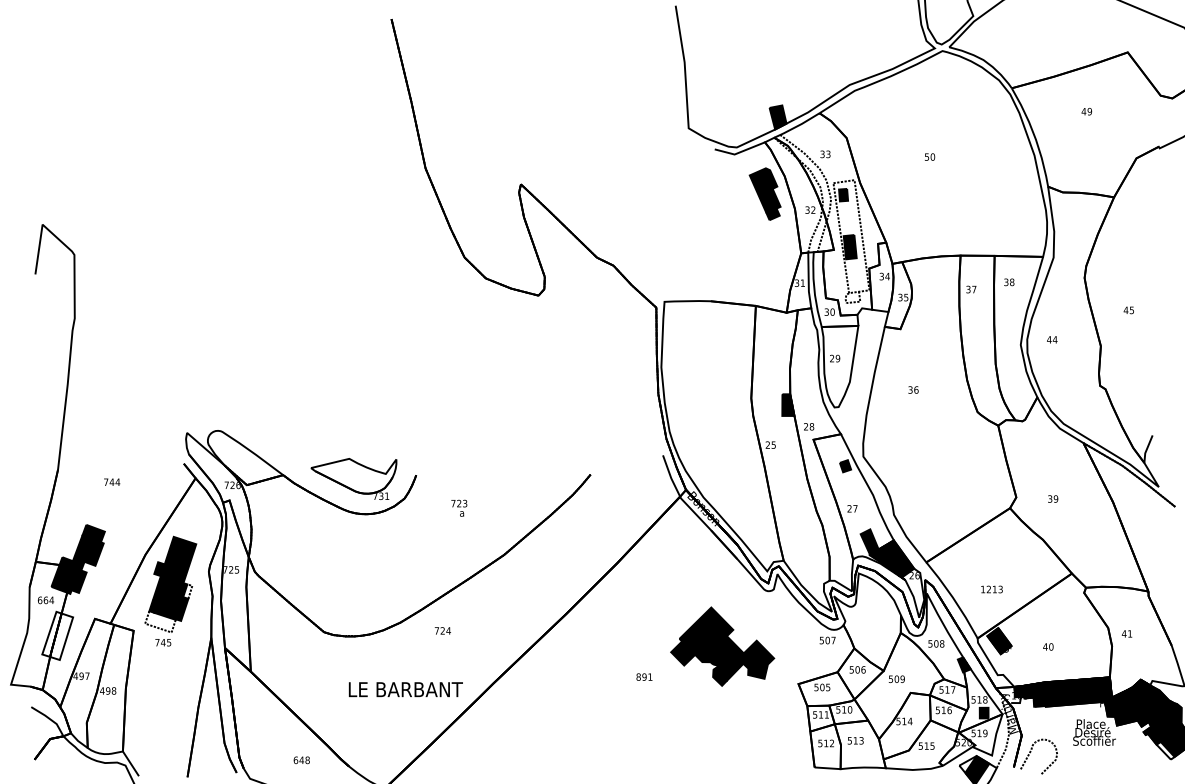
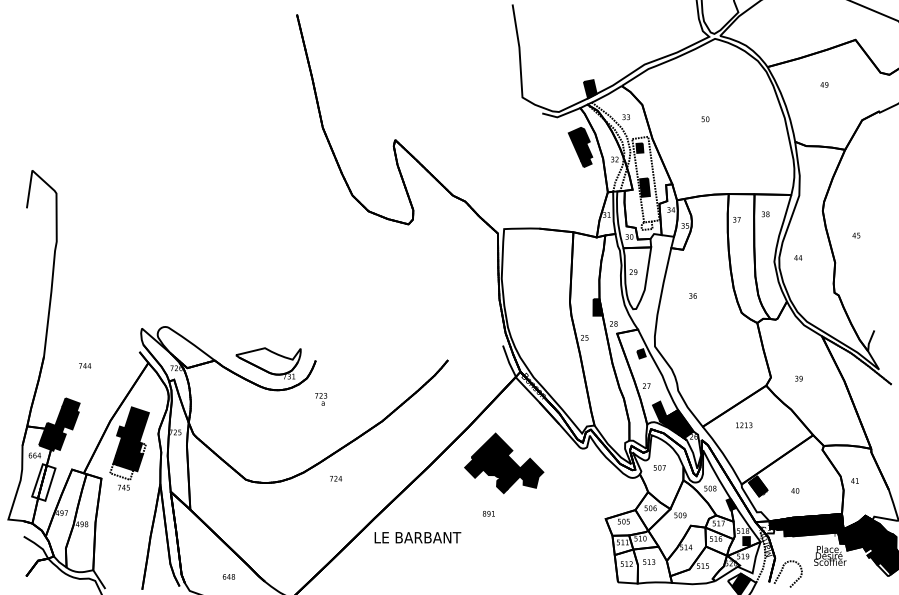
text: (459, 507) -> (321, 398), moved
text: (991, 589) -> (743, 425), moved
text: (827, 640) -> (659, 467), moved
part: (722, 646) -> (504, 463), moved
text: (405, 689) -> (417, 537), moved

